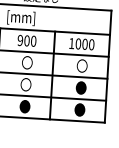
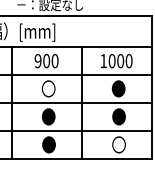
text: (82, 65) -> (118, 88), 〇 -> ●
text: (25, 84) -> (48, 116), 〇 -> ●
text: (79, 109) -> (118, 144), ● -> 〇

